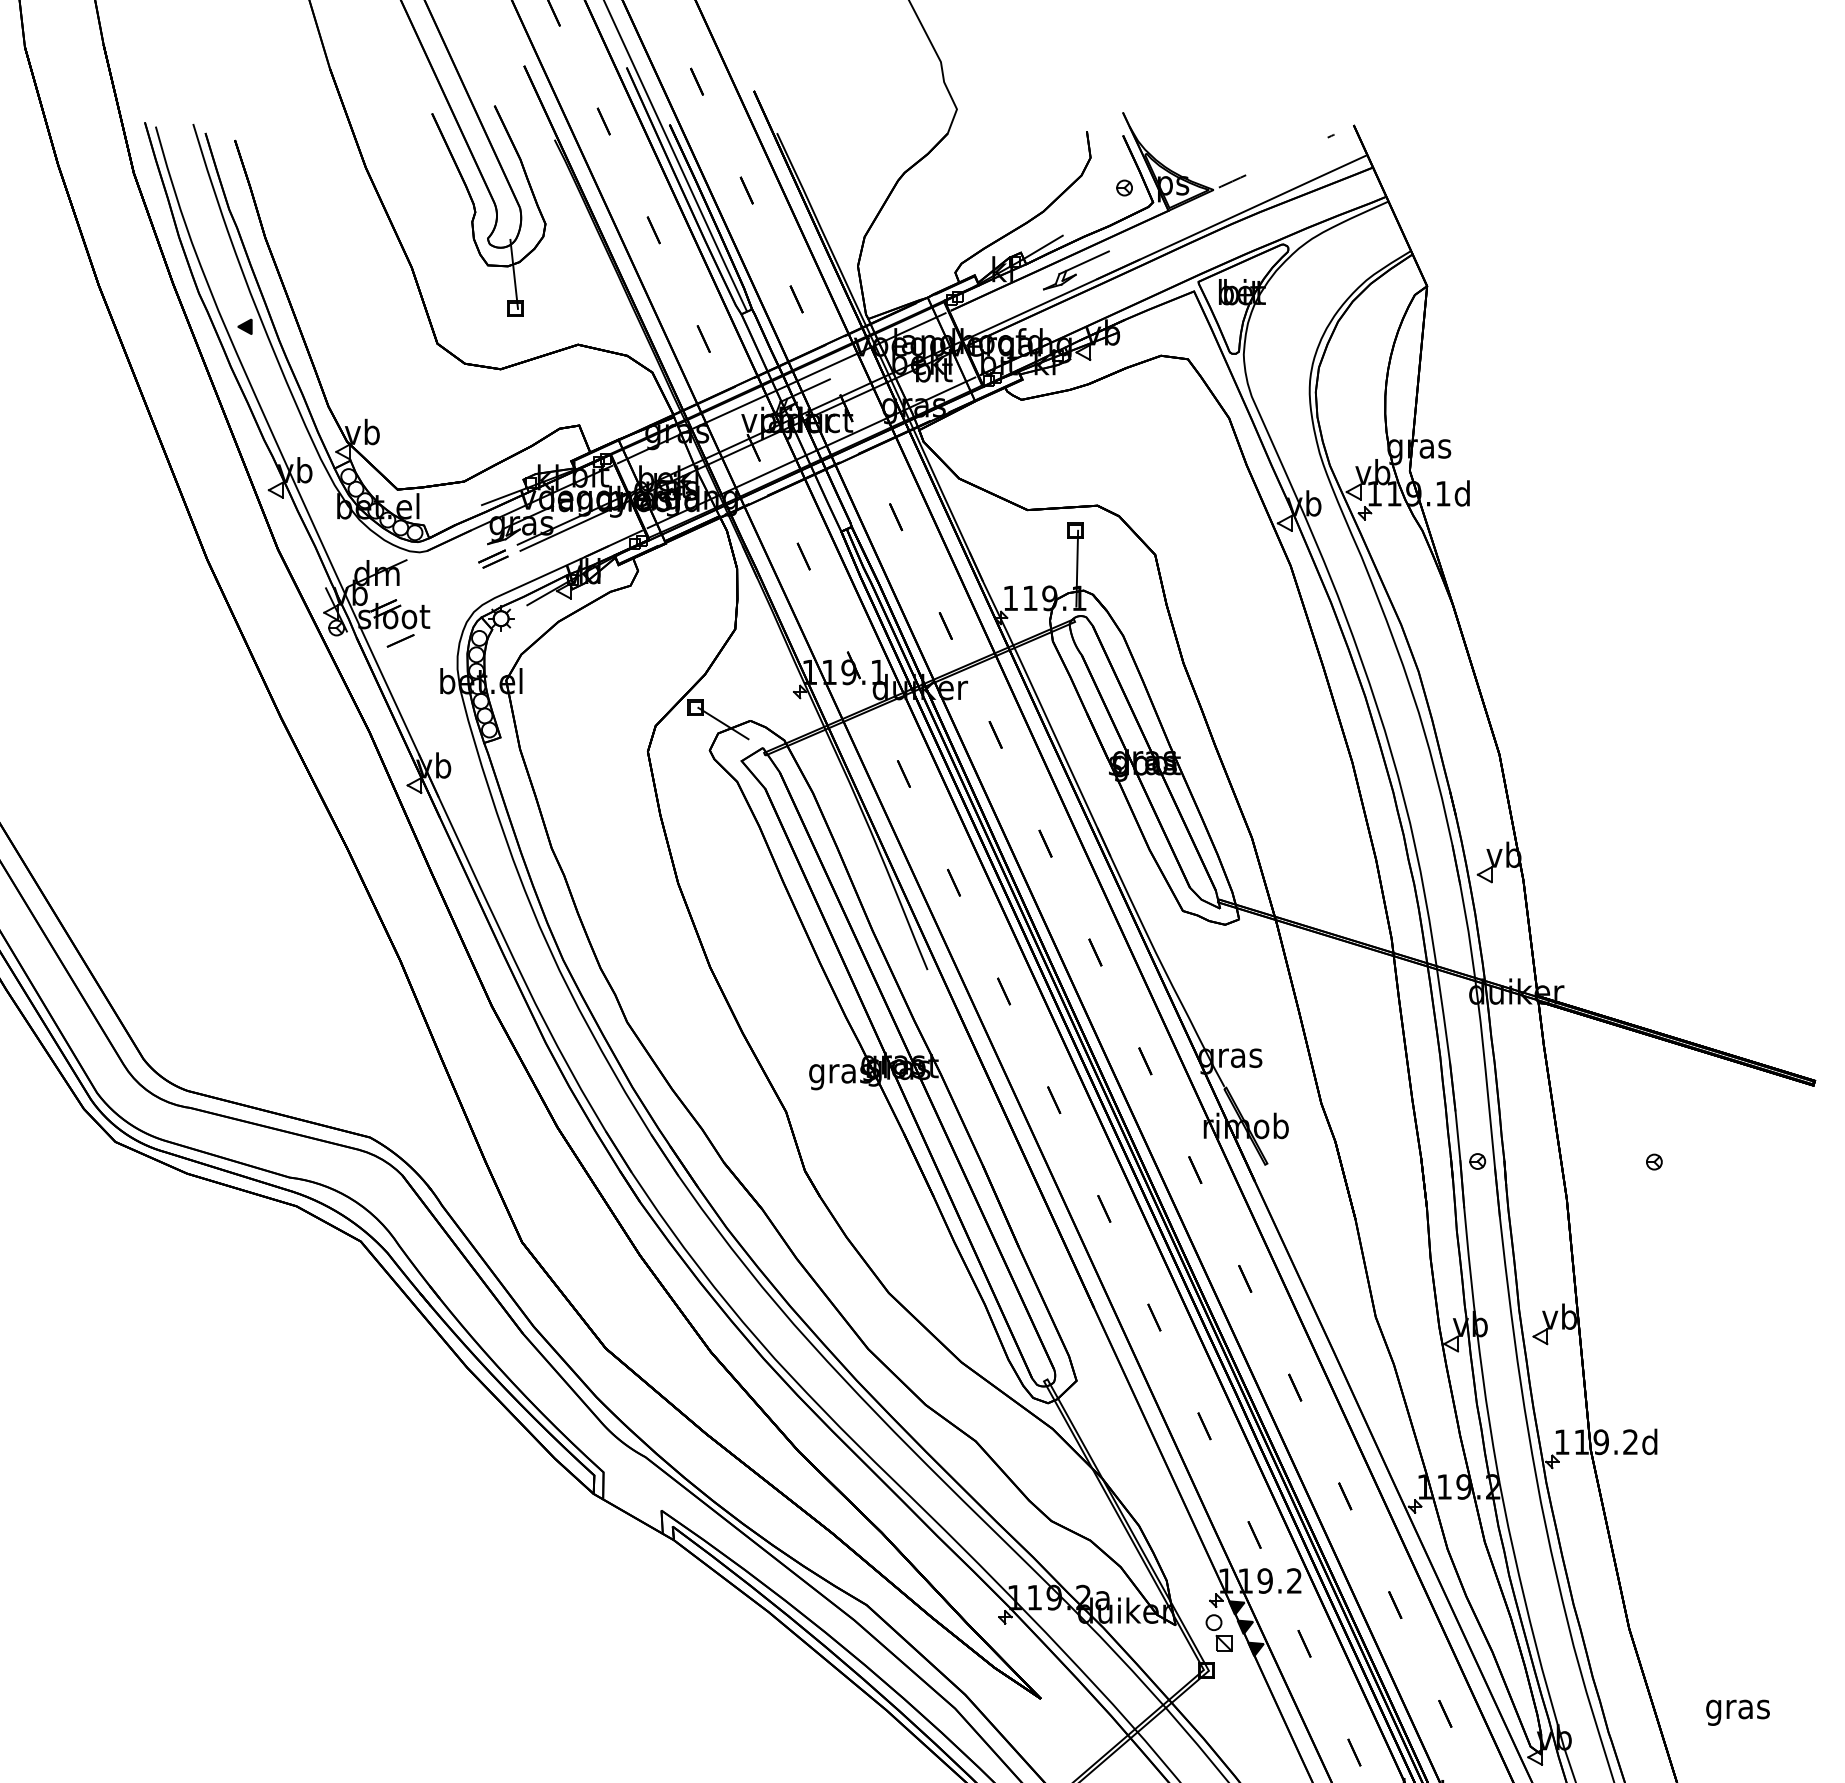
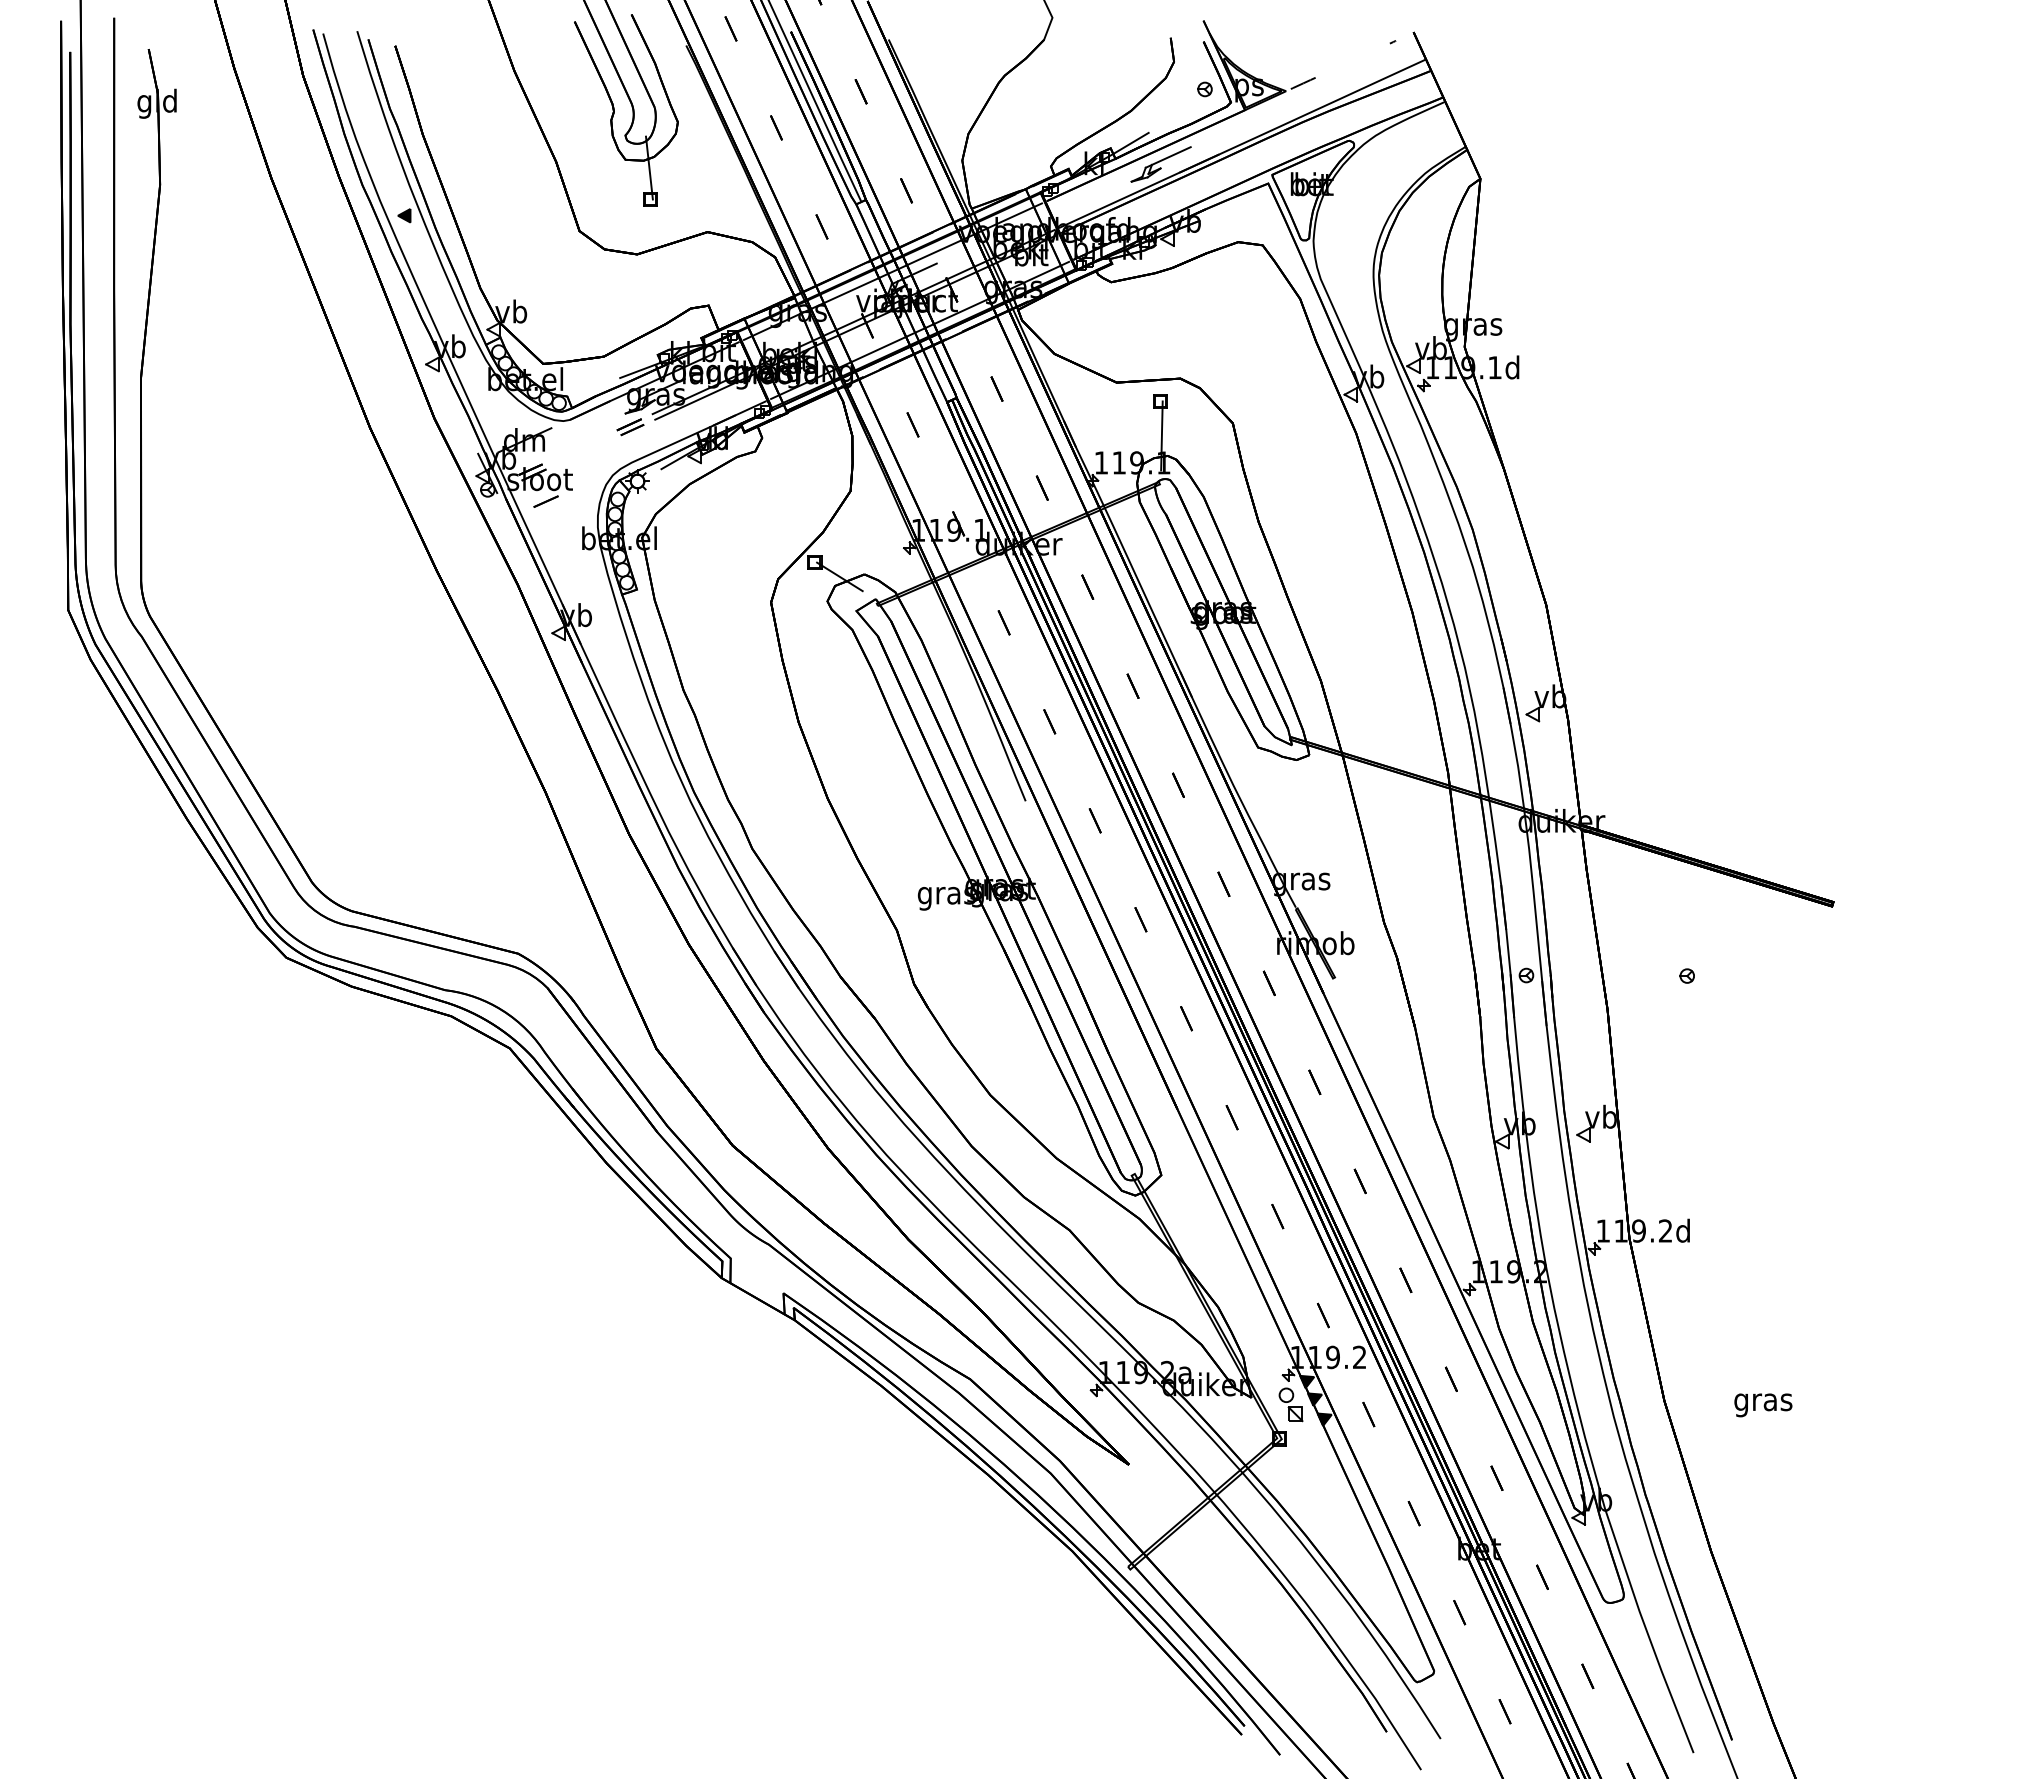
text: (1738, 1712) -> (1763, 1405), moved

